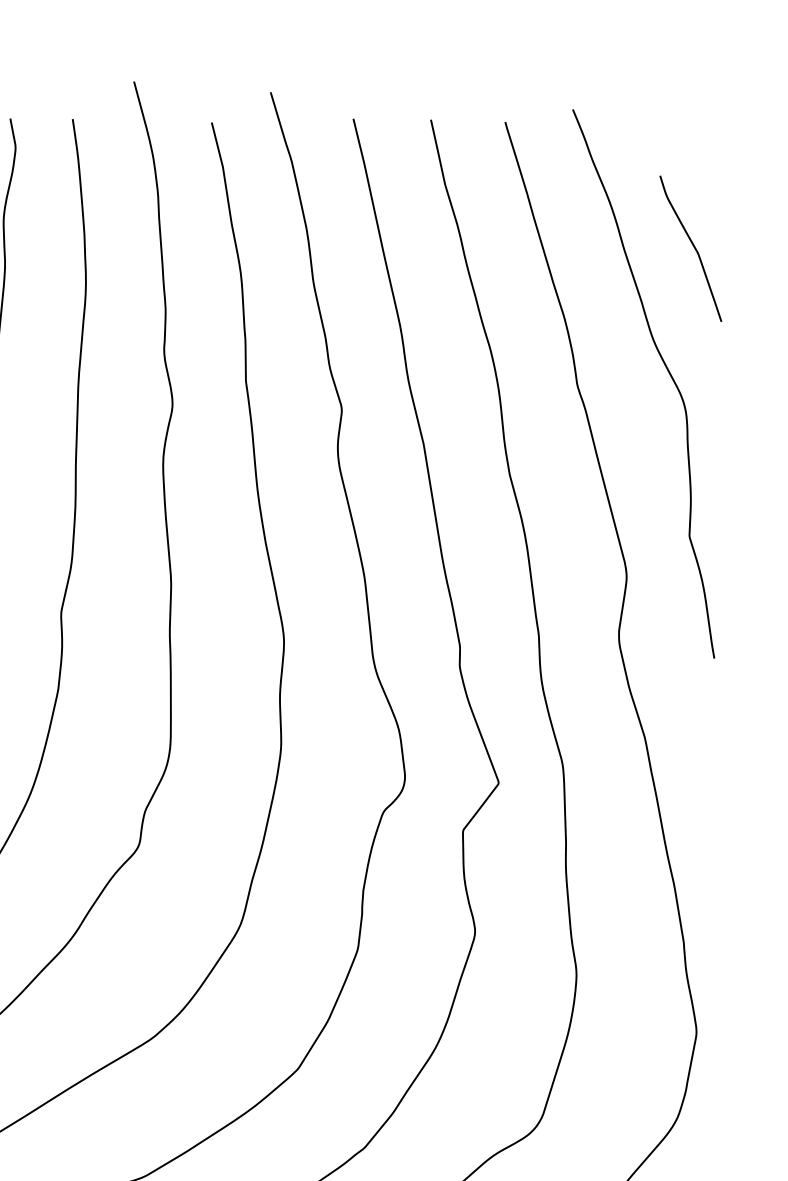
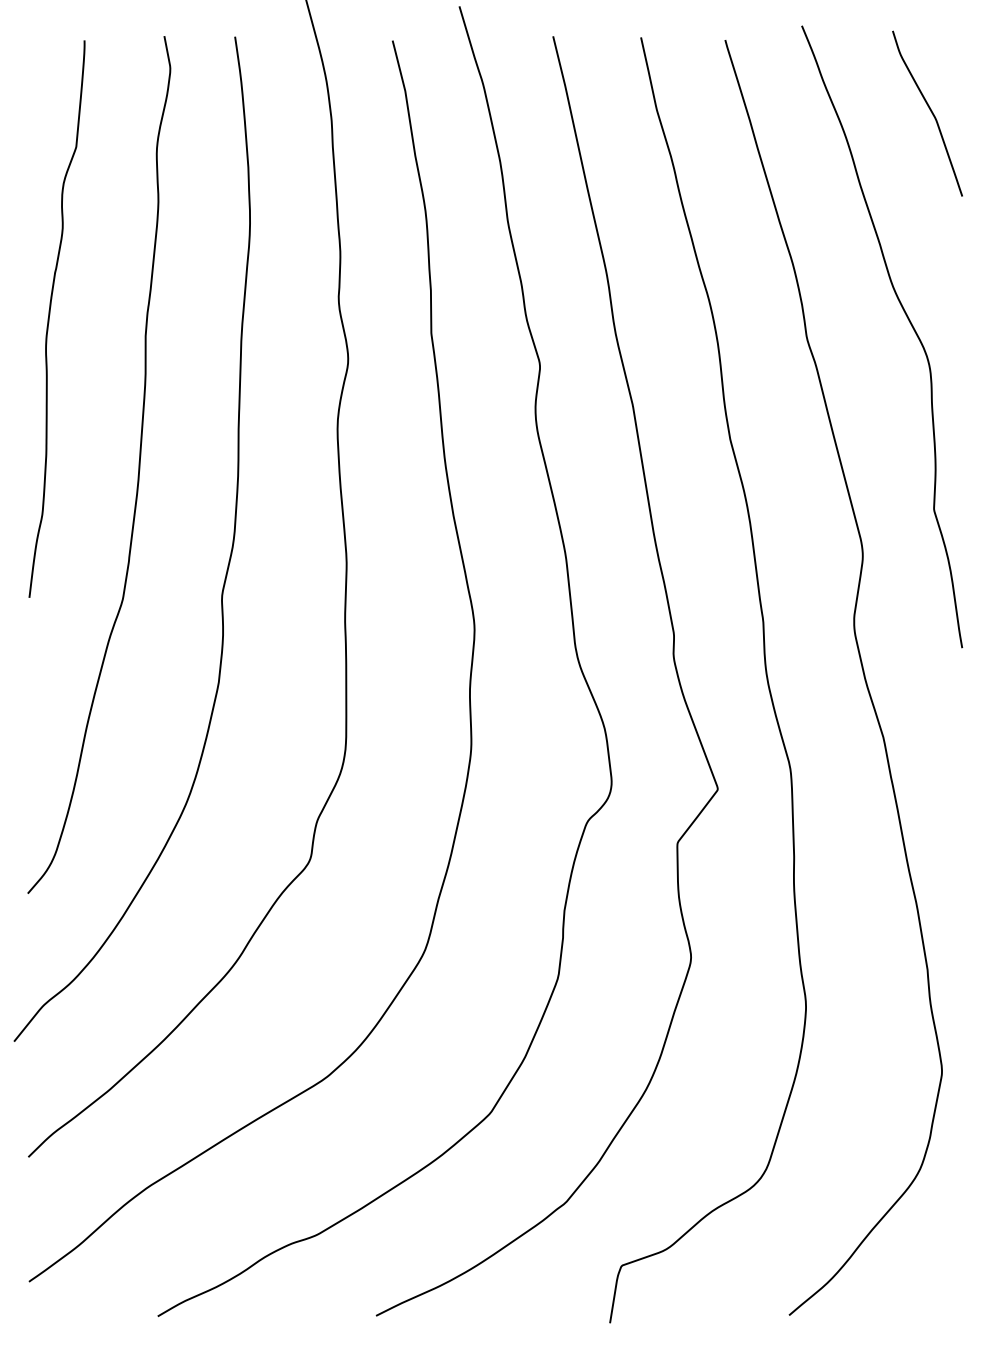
curve: (693, 246) -> (930, 111), moved

